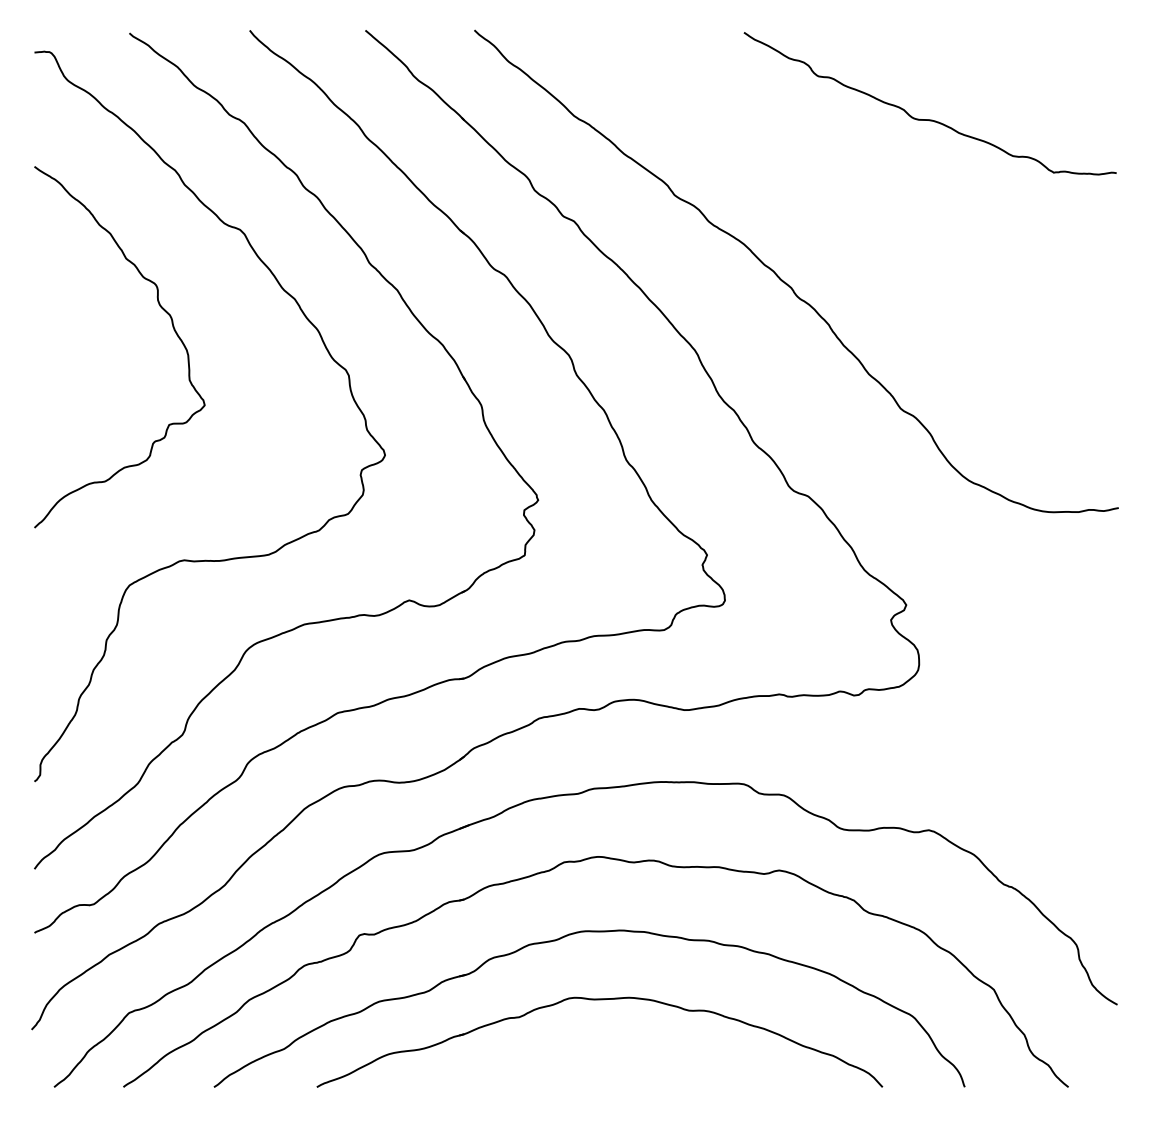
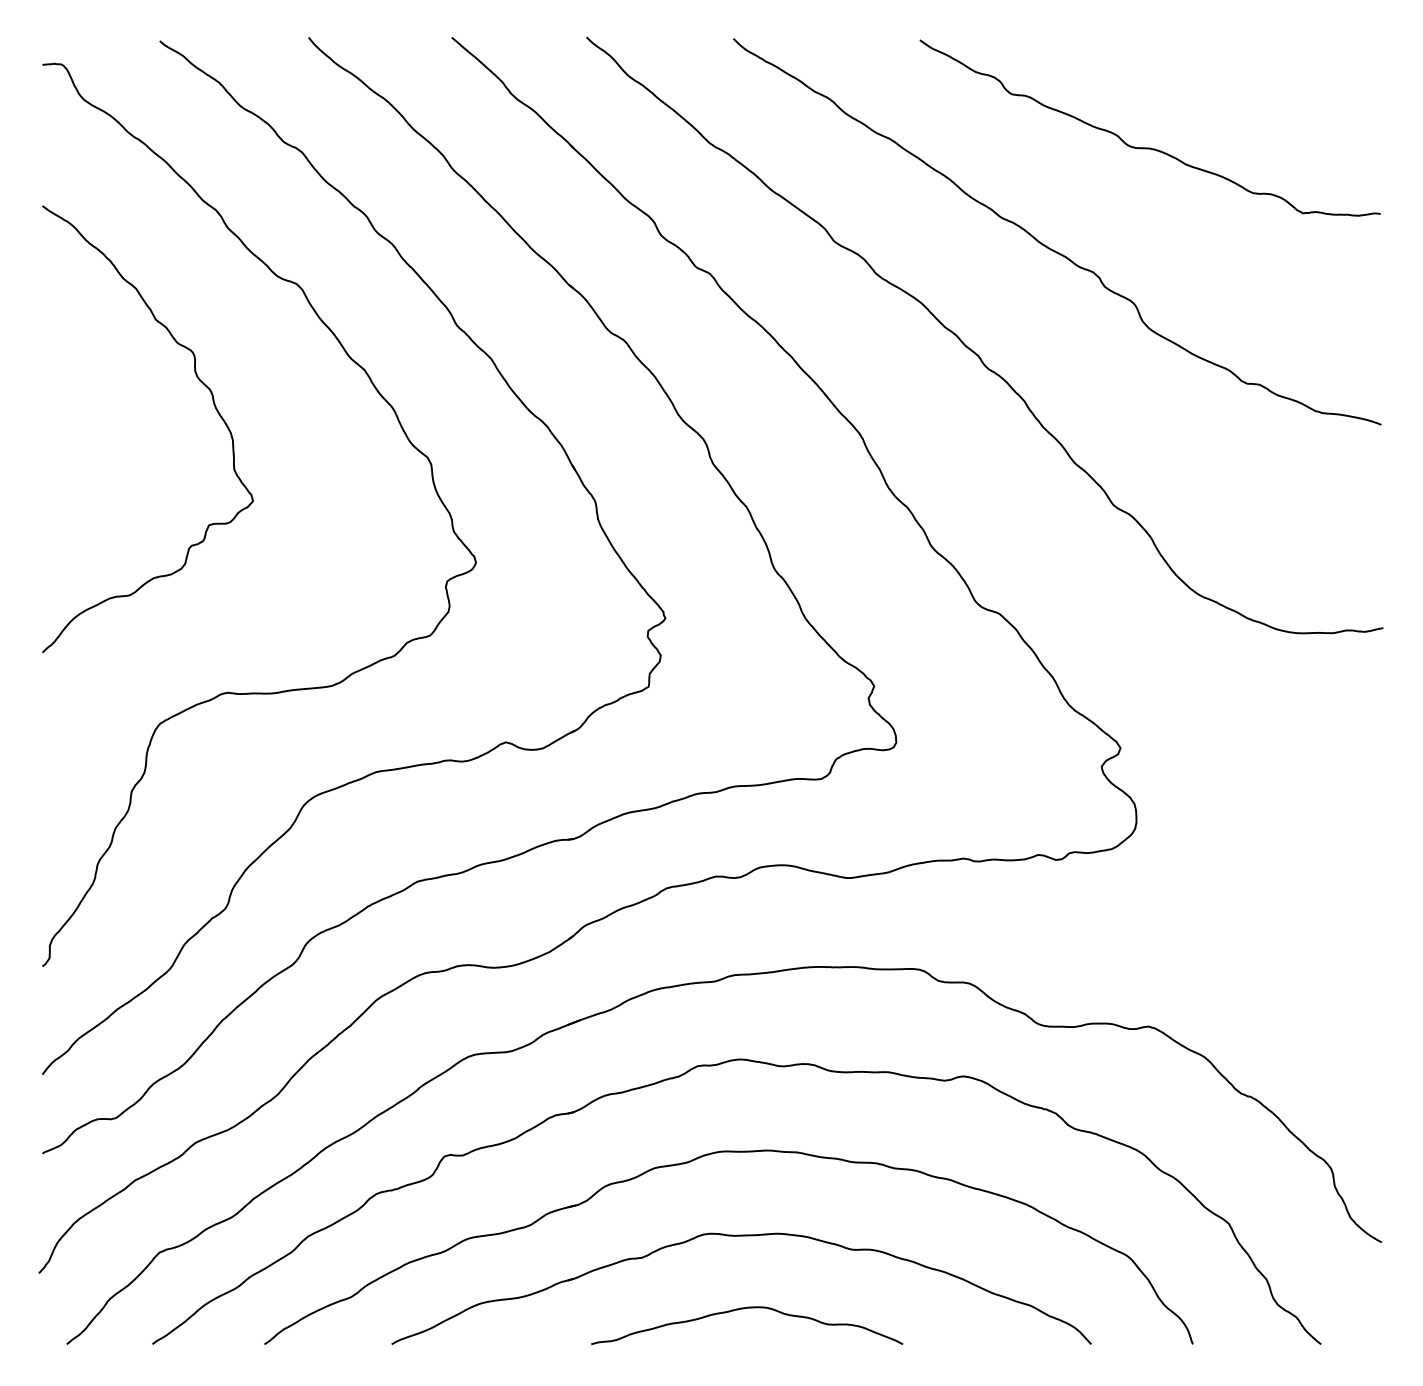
curve: (848, 199) -> (1049, 246), added
curve: (600, 1059) -> (742, 1310), added

